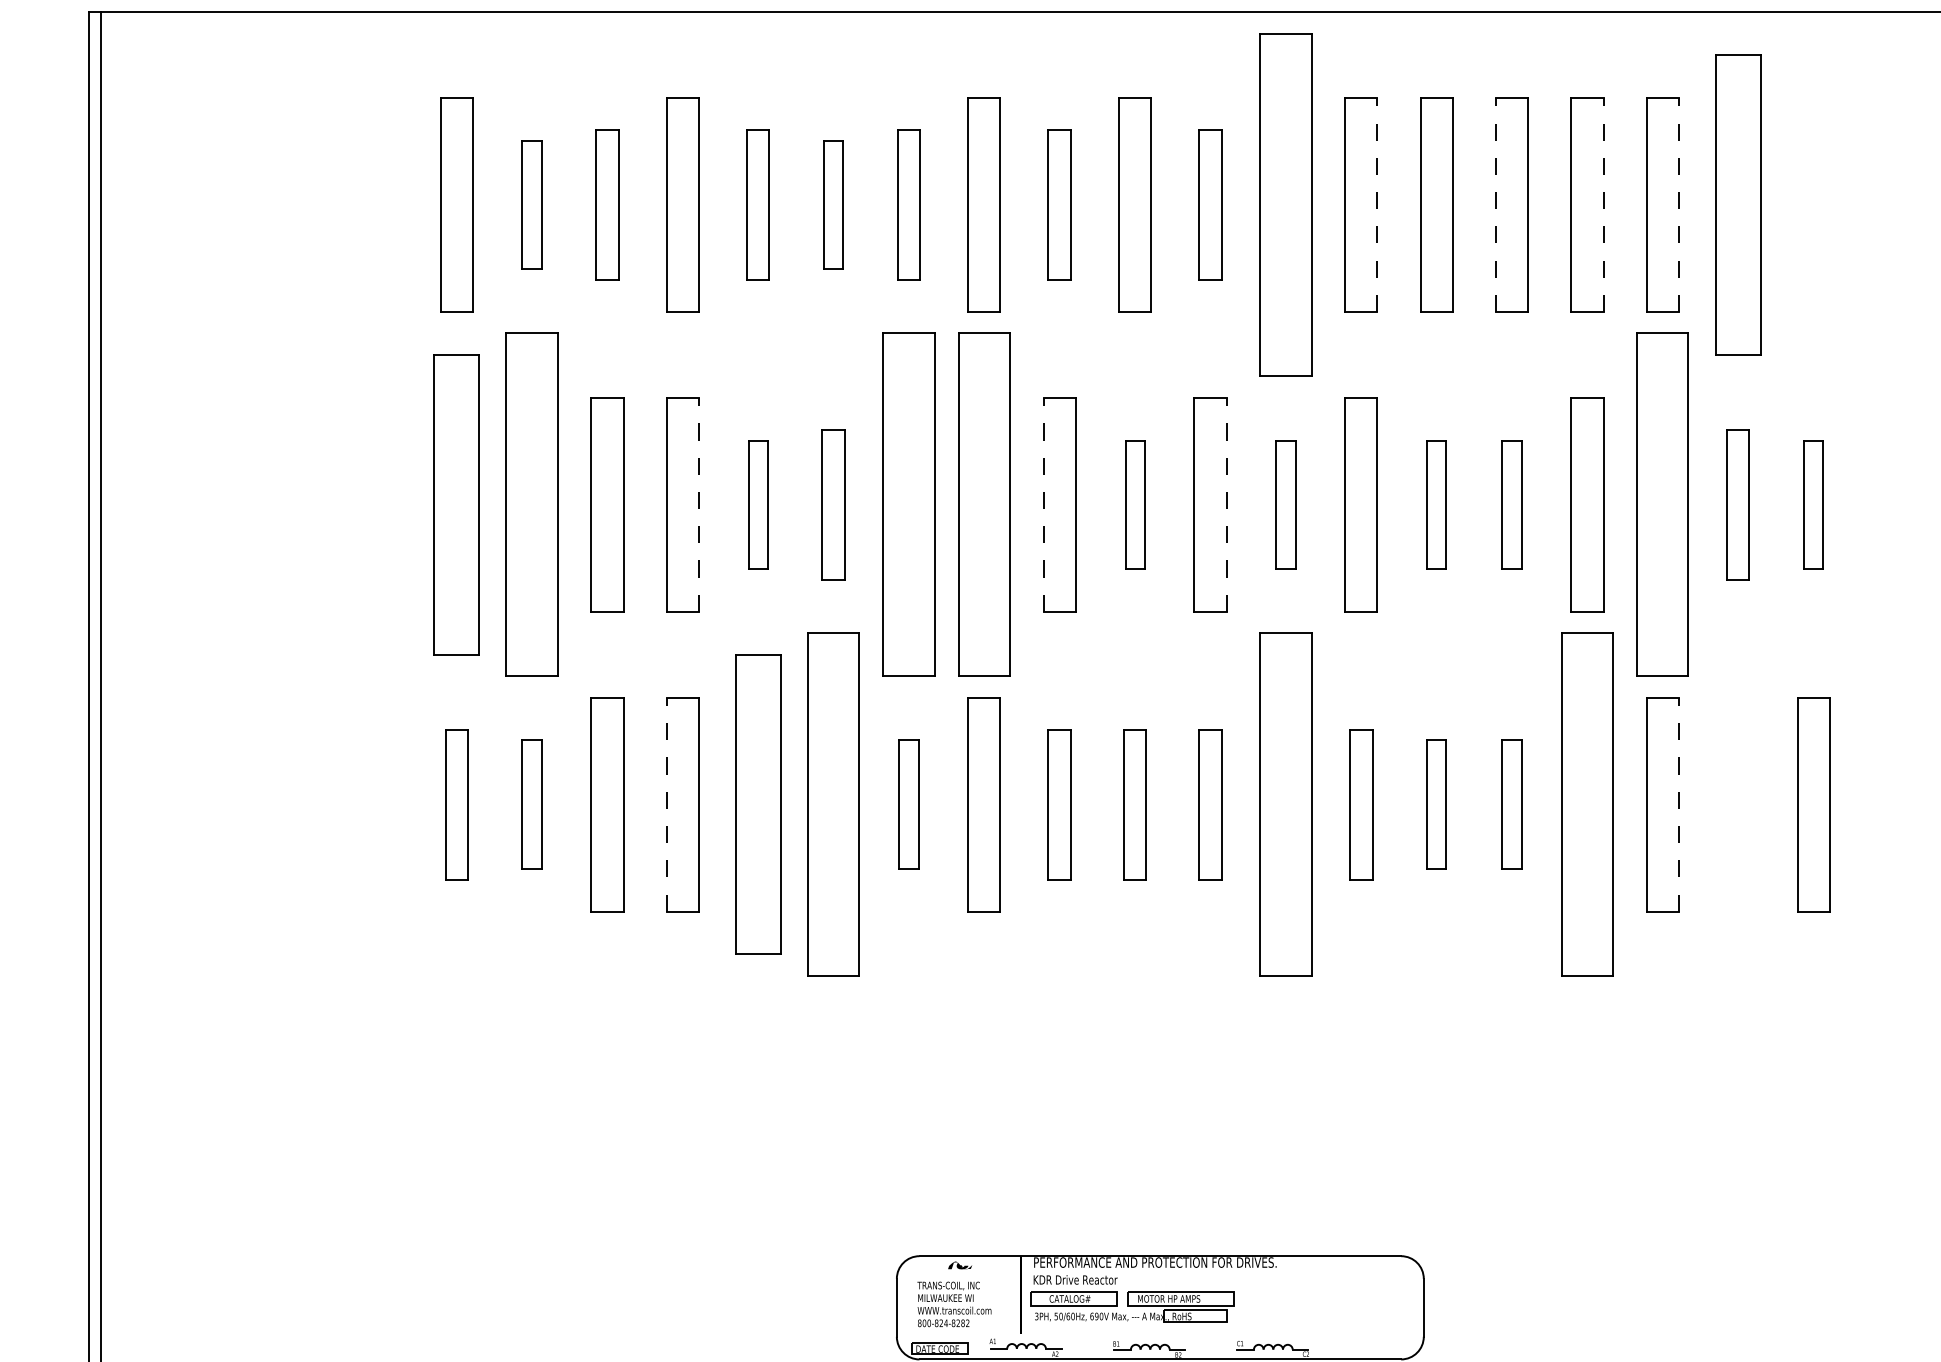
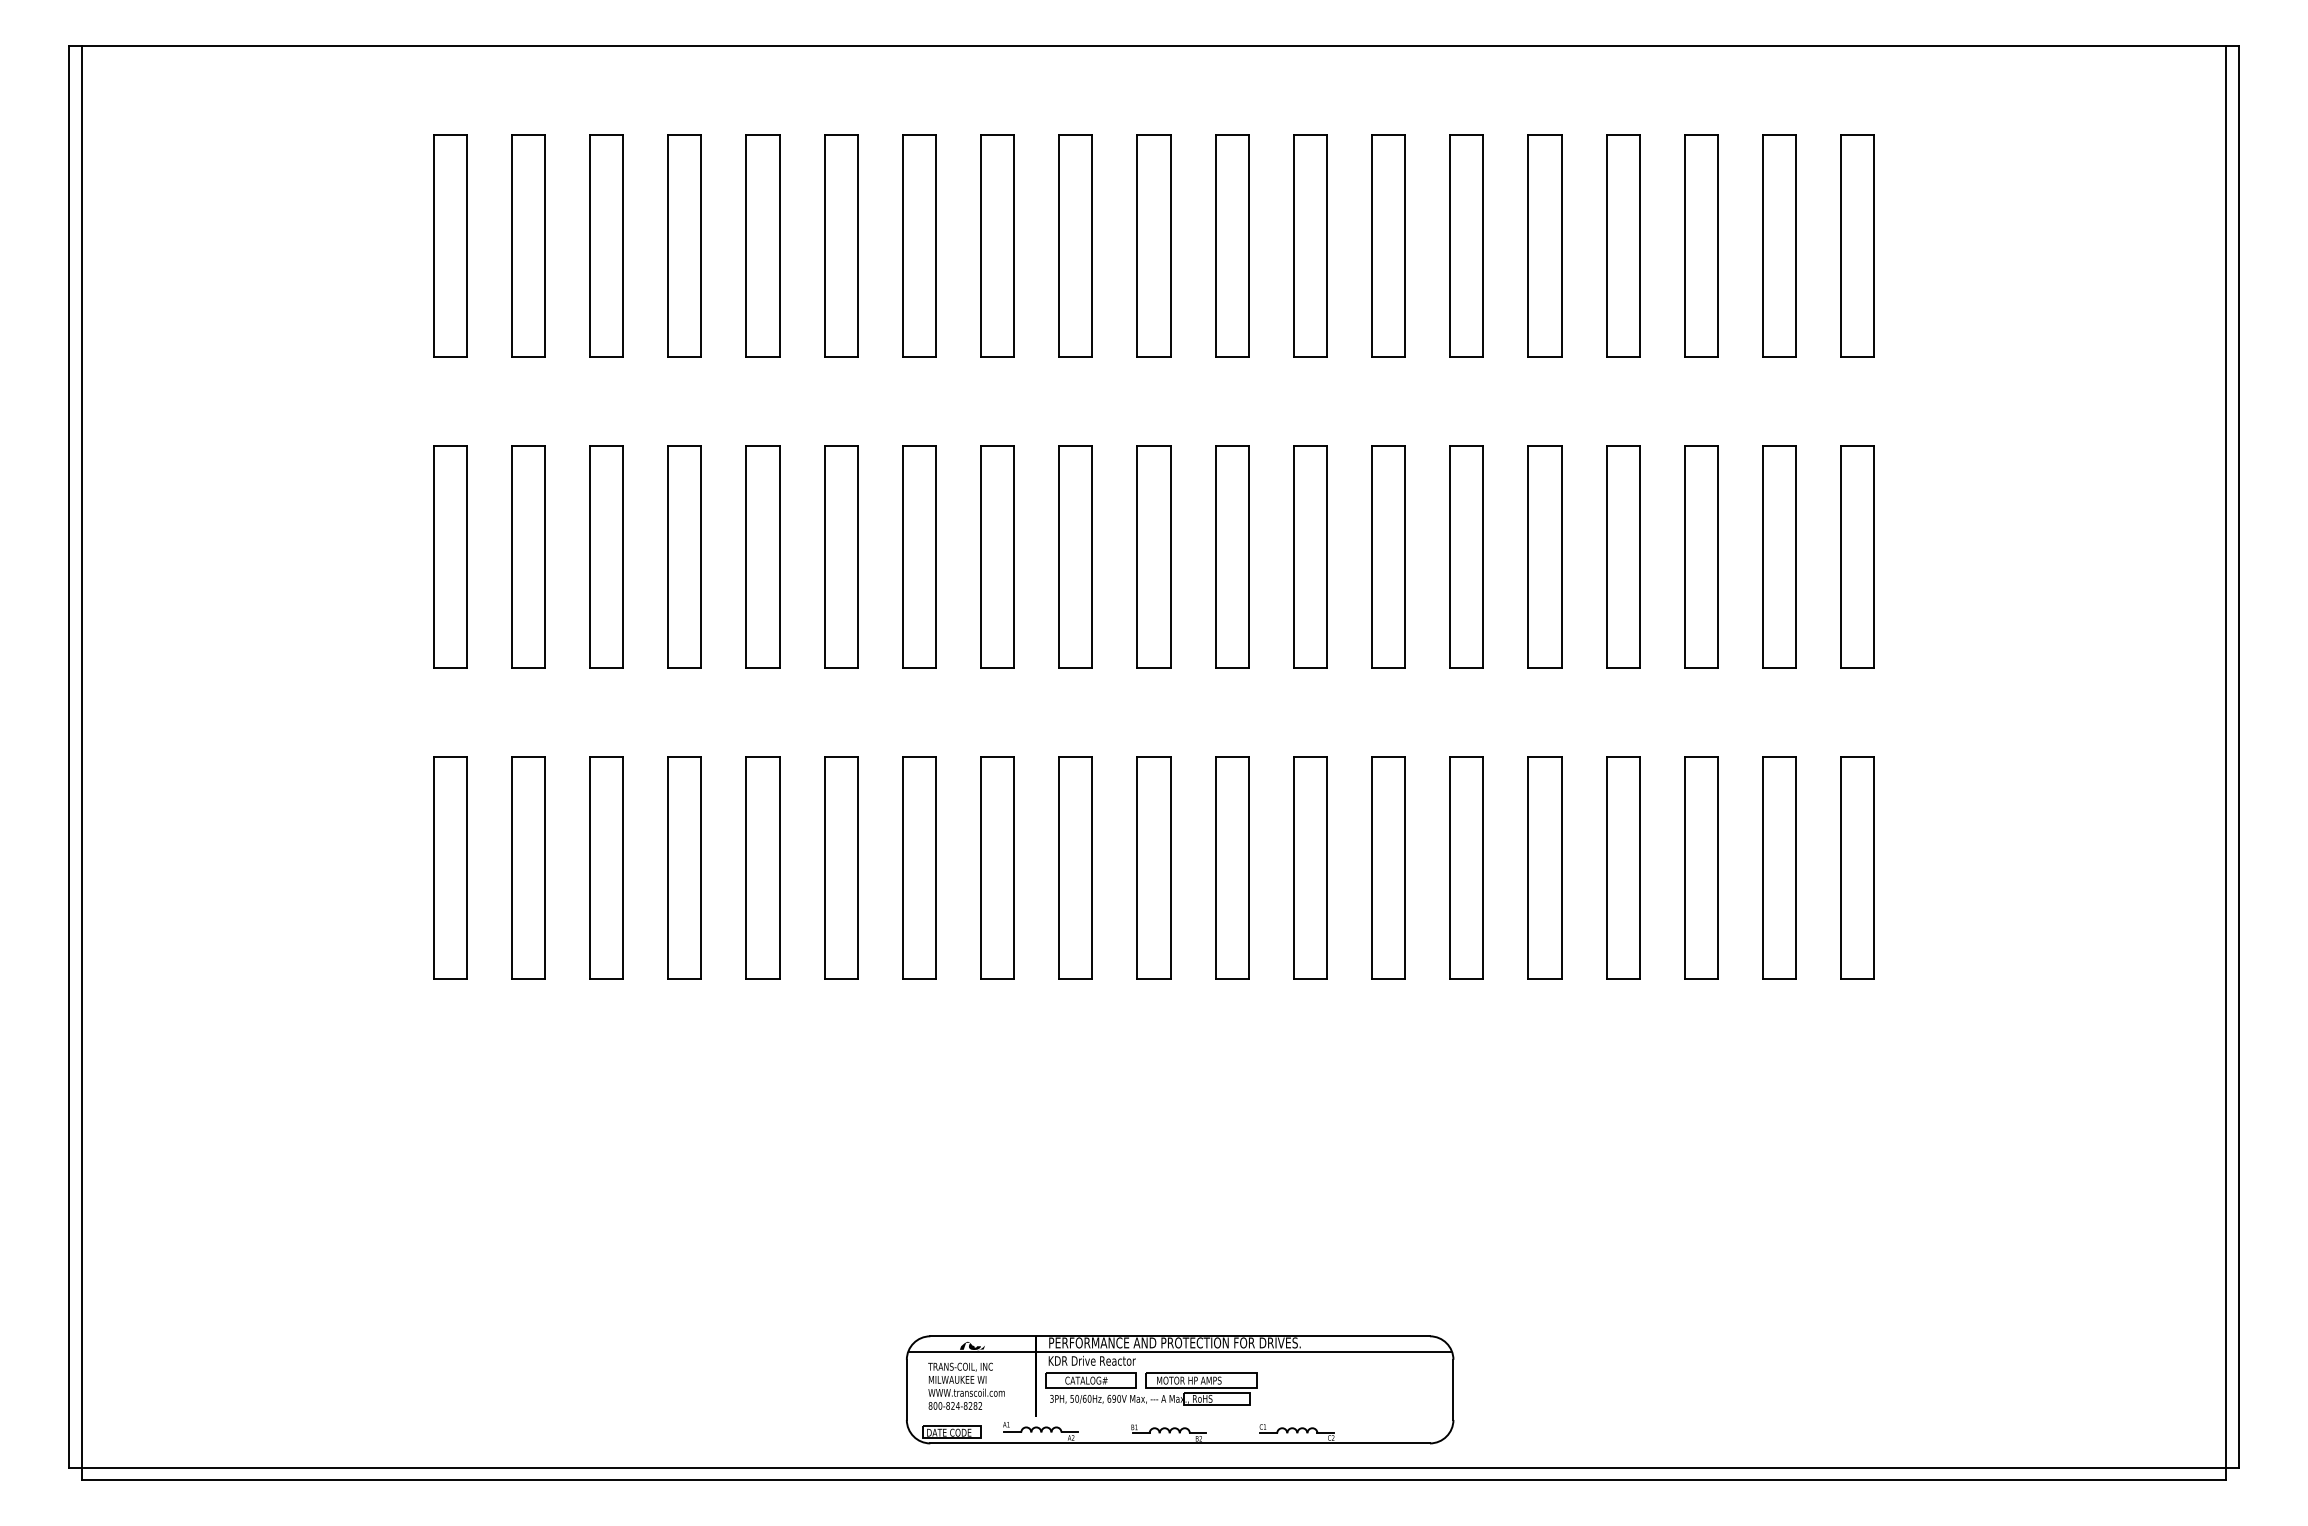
part: (532, 204) -> (528, 245), size x1.67
part: (607, 204) -> (606, 245), size x1.43
part: (757, 204) -> (762, 245), size x1.43
part: (833, 204) -> (841, 245), size x1.67
part: (909, 204) -> (919, 245), size x1.43
part: (1059, 204) -> (1075, 245), size x1.43
part: (1210, 204) -> (1232, 245), size x1.43
part: (1285, 204) -> (1310, 245), size x0.62
line: (1377, 204) -> (1405, 245), dashed -> solid
line: (1496, 204) -> (1528, 245), dashed -> solid
line: (1603, 204) -> (1639, 245), dashed -> solid
line: (1679, 204) -> (1718, 245), dashed -> solid
part: (1738, 204) -> (1779, 245), size x0.71
part: (1813, 204) -> (1857, 245), added
part: (456, 504) -> (450, 556), size x0.71
part: (532, 504) -> (528, 556), size x0.62
line: (698, 504) -> (701, 556), dashed -> solid
part: (757, 504) -> (762, 556), size x1.67
part: (833, 504) -> (841, 556), size x1.43
part: (909, 504) -> (919, 556), size x0.62
part: (984, 504) -> (997, 556), size x0.62
line: (1044, 504) -> (1059, 556), dashed -> solid
part: (1134, 504) -> (1153, 556), size x1.67
line: (1226, 504) -> (1248, 556), dashed -> solid
part: (1285, 504) -> (1310, 556), size x1.67
part: (1436, 504) -> (1466, 556), size x1.67
part: (1511, 504) -> (1544, 556), size x1.67
part: (1662, 504) -> (1701, 556), size x0.62
part: (1738, 504) -> (1779, 556), size x1.43
part: (1813, 504) -> (1857, 556), size x1.67
part: (456, 804) -> (450, 867), size x1.43
part: (532, 804) -> (528, 867), size x1.67
line: (667, 804) -> (668, 867), dashed -> solid
part: (757, 804) -> (762, 867), size x0.71
part: (833, 804) -> (841, 867), size x0.62
part: (909, 804) -> (919, 867), size x1.67
part: (1059, 804) -> (1075, 867), size x1.43
part: (1134, 804) -> (1153, 867), size x1.43
part: (1210, 804) -> (1232, 867), size x1.43
part: (1285, 804) -> (1310, 867), size x0.62
part: (1361, 804) -> (1388, 867), size x1.43
part: (1436, 804) -> (1466, 867), size x1.67
part: (1511, 804) -> (1544, 867), size x1.67
part: (1587, 804) -> (1623, 867), size x0.62
line: (1679, 804) -> (1718, 867), dashed -> solid
part: (1738, 804) -> (1779, 867), added
line: (1160, 1270) -> (1180, 1351), added

